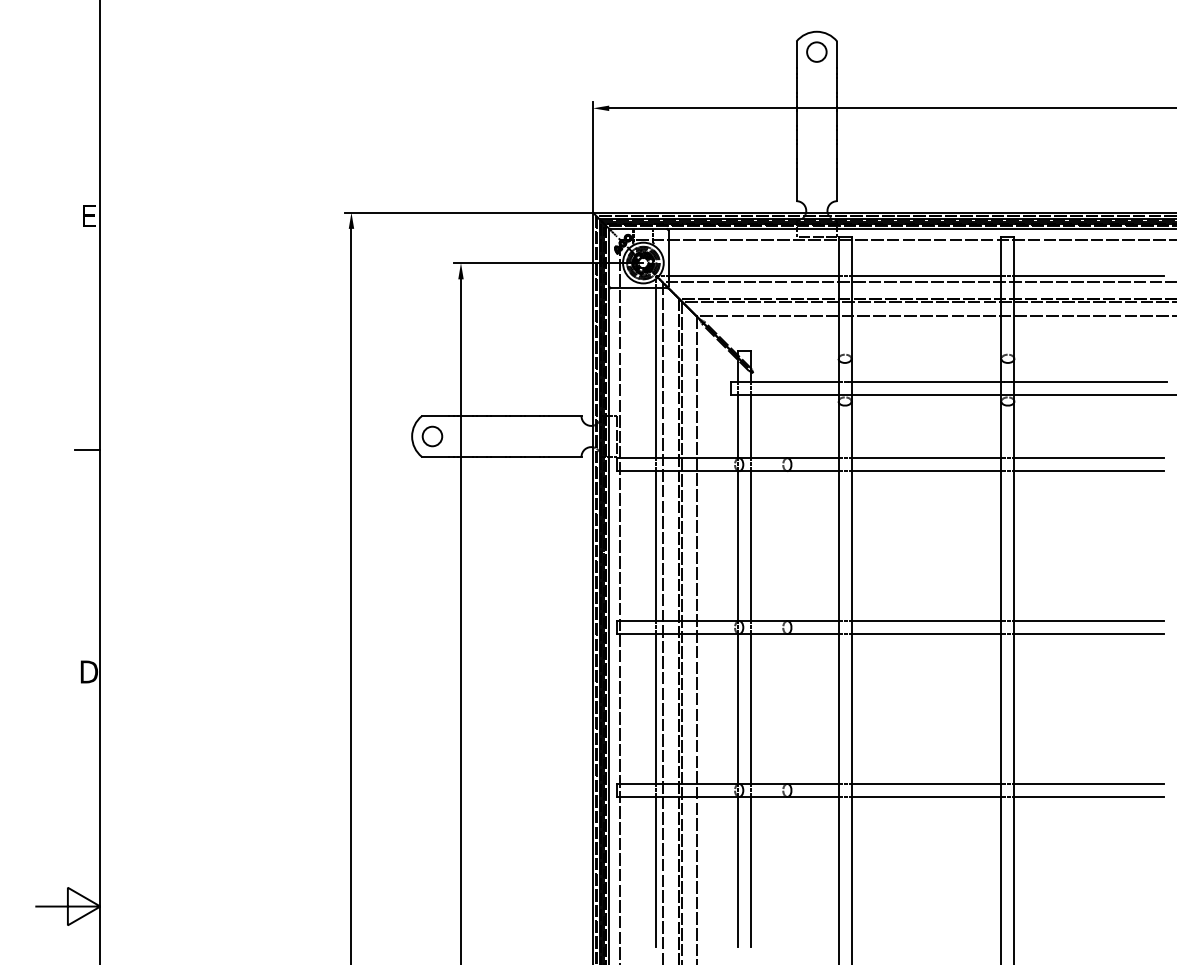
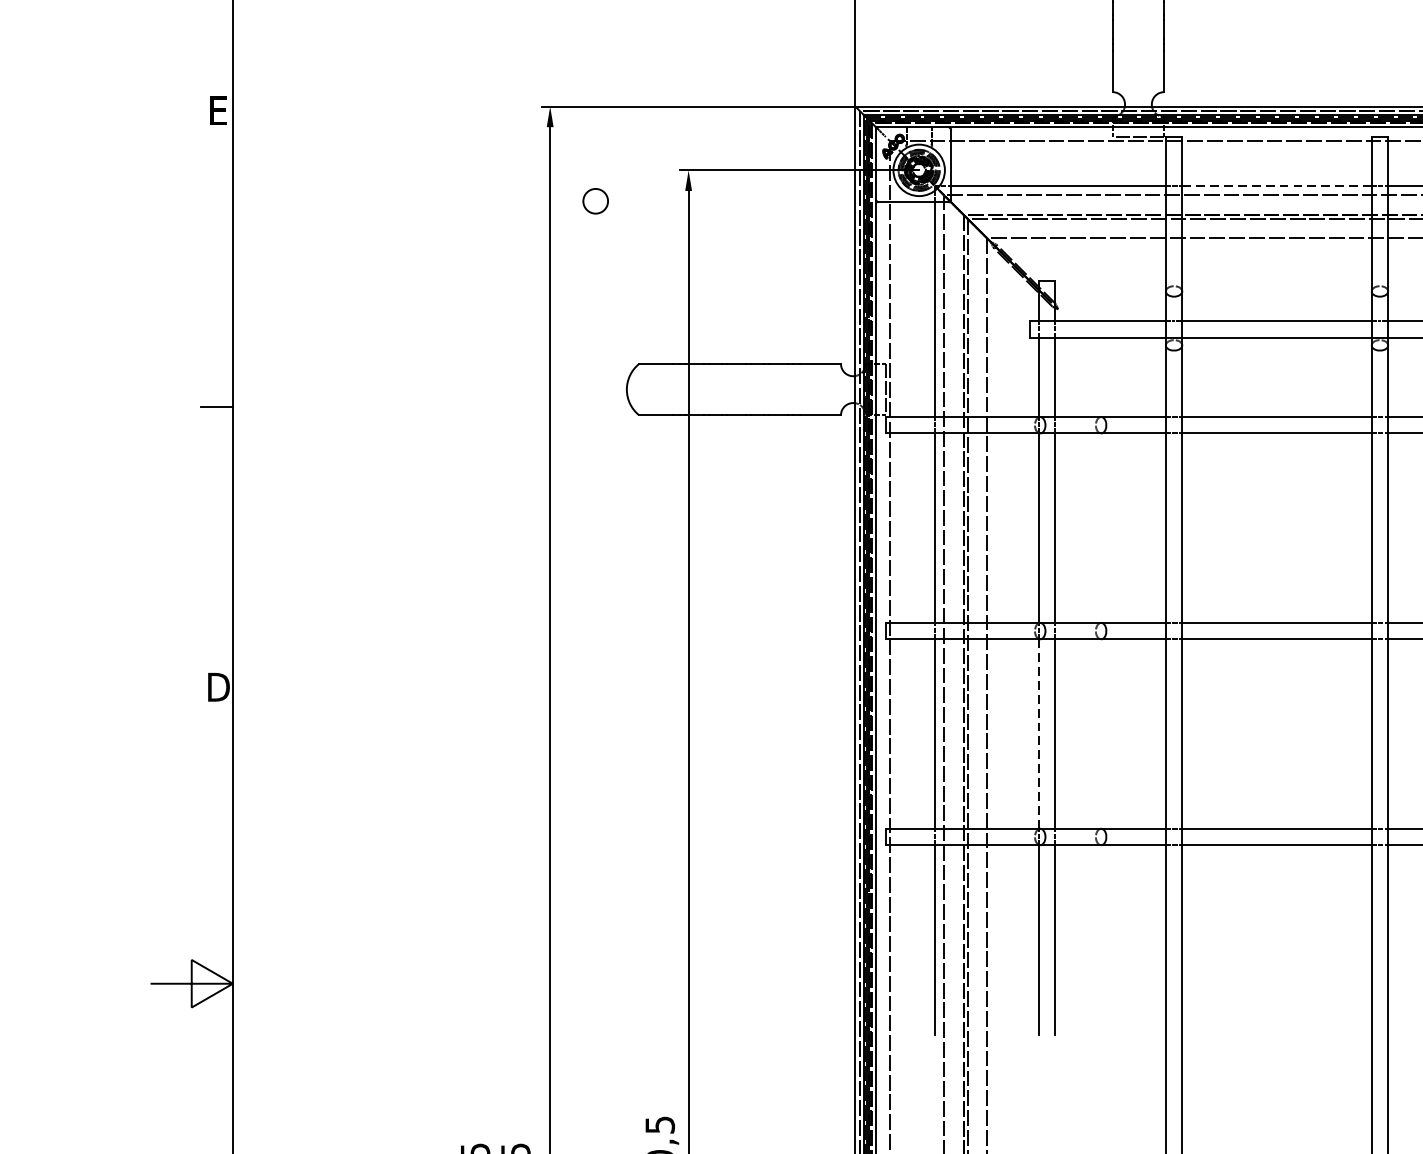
line: (926, 275) -> (1277, 186), solid -> dashed
circle: (432, 436) -> (595, 201), moved
line: (738, 709) -> (1039, 734), solid -> dashed

